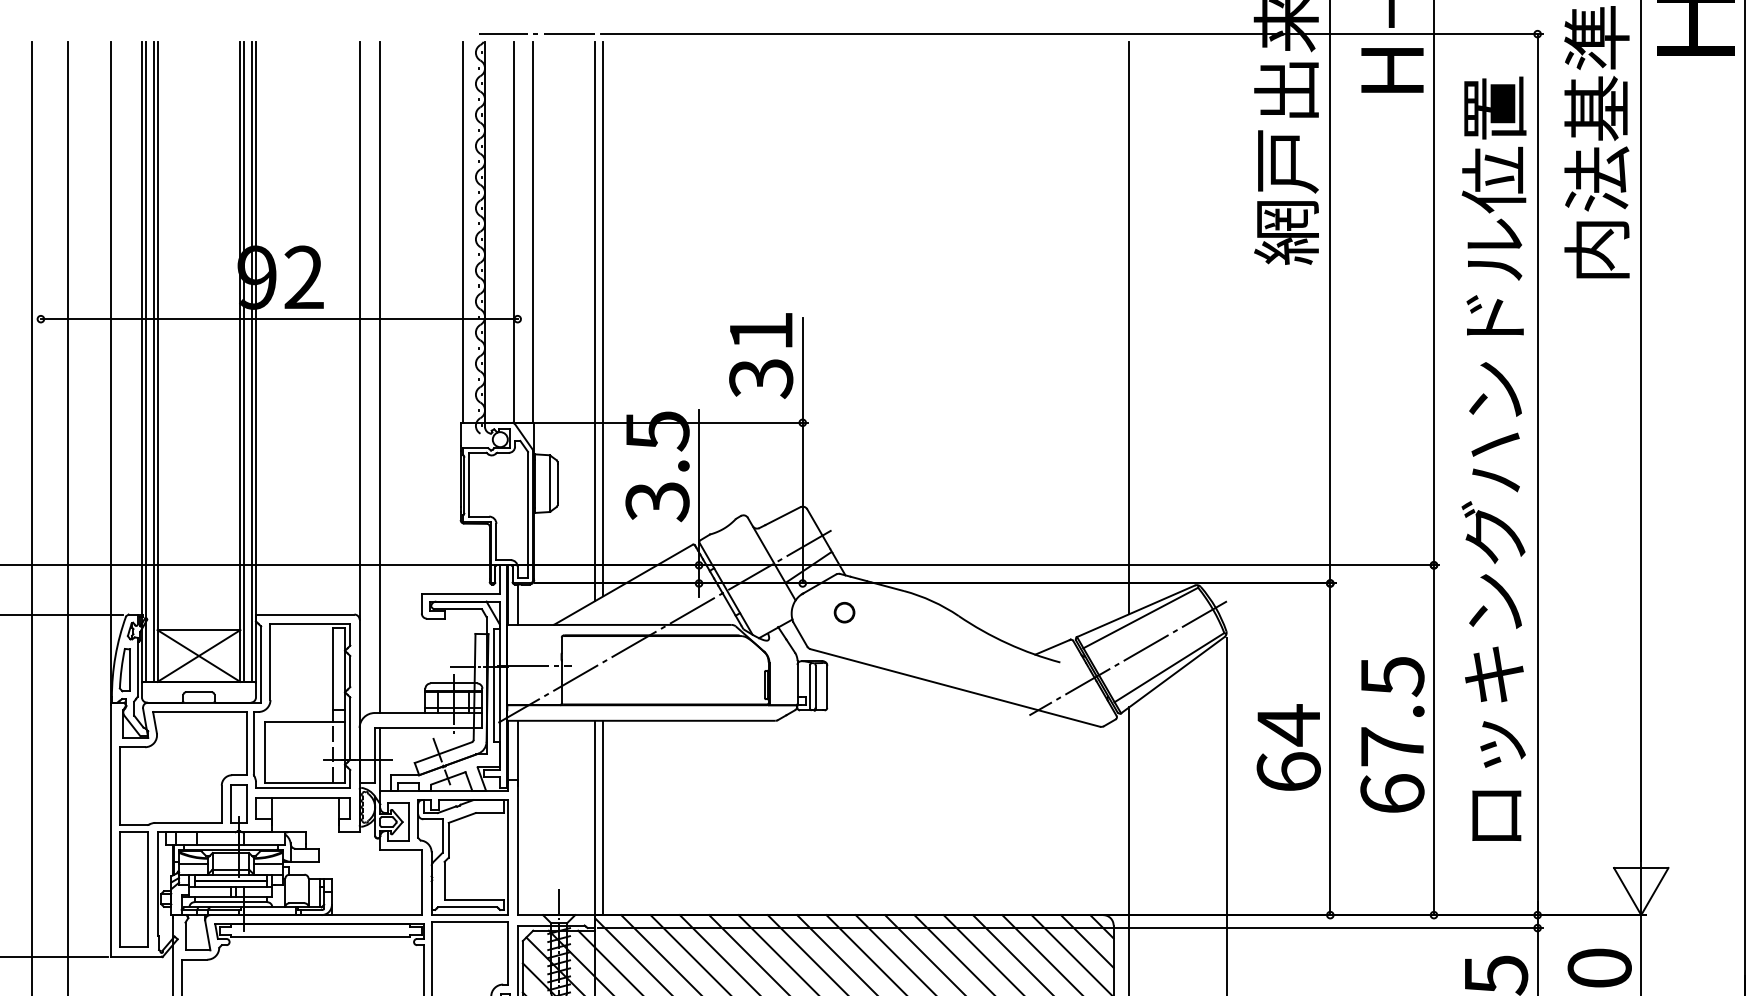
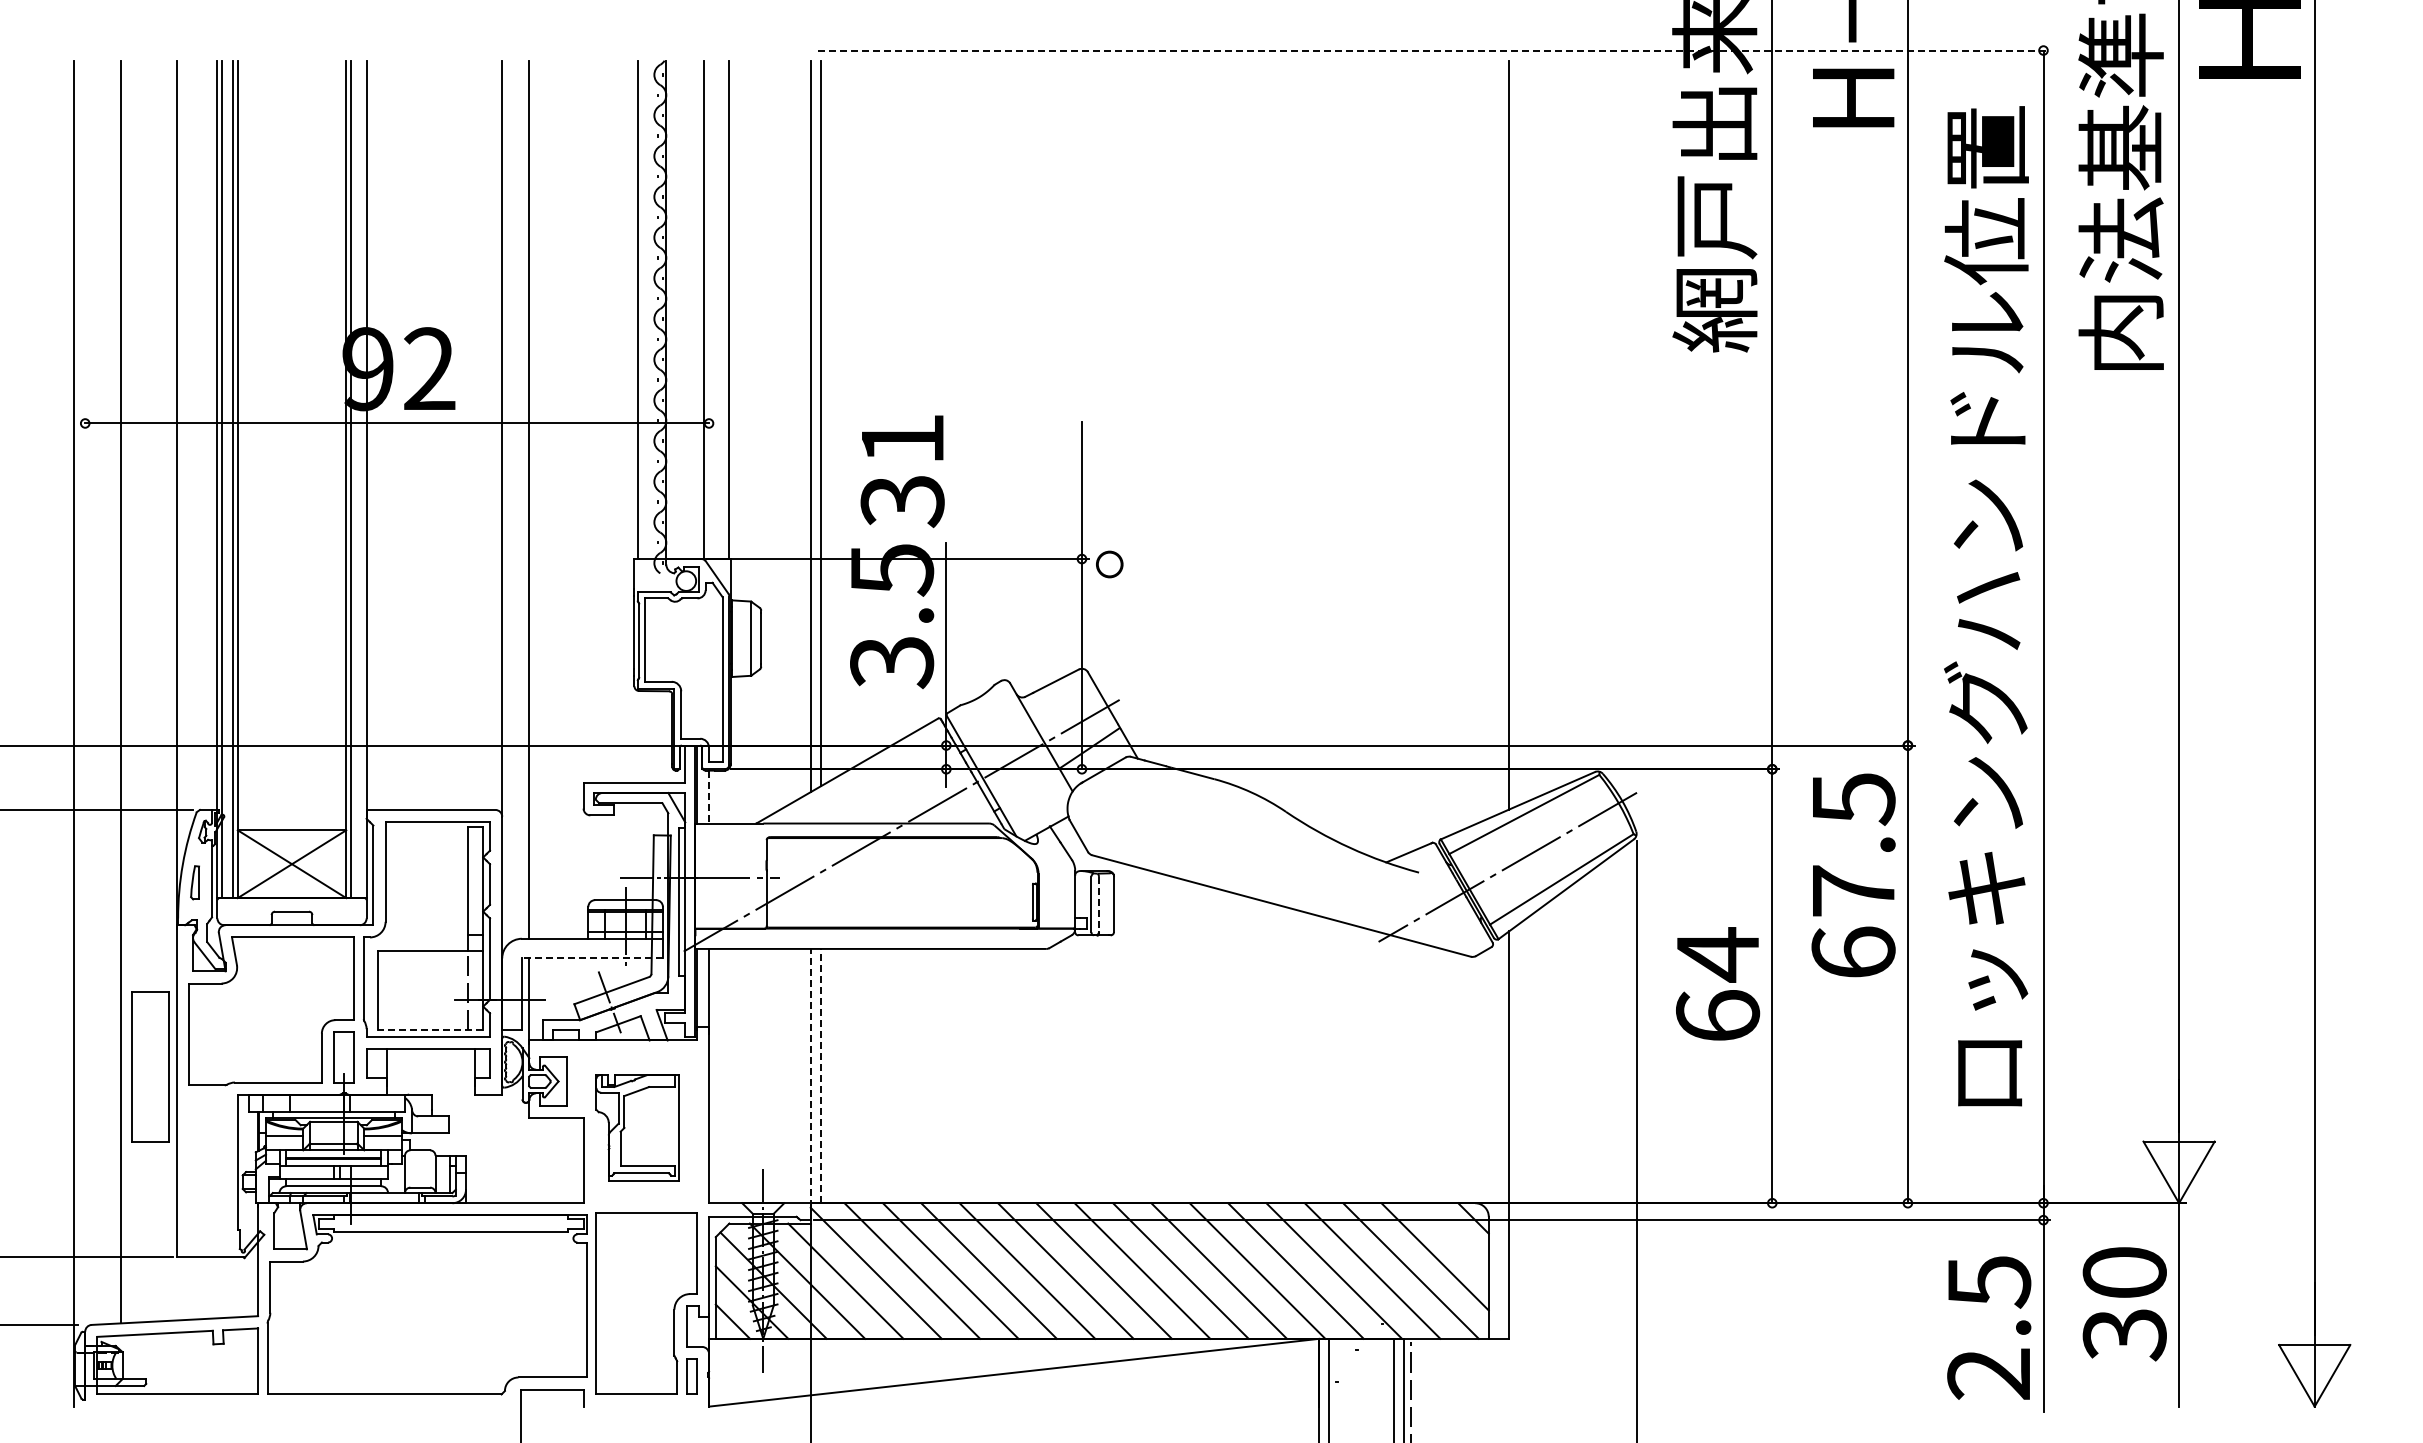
line: (536, 34) -> (733, 50), removed
line: (1072, 34) -> (1434, 50), solid -> dashed
text: (761, 355) -> (902, 471), moved
line: (252, 361) -> (361, 479), removed
line: (518, 605) -> (709, 797), solid -> dashed
part: (844, 612) -> (1109, 564), moved
part: (124, 670) -> (194, 882), size x0.6
line: (815, 686) -> (1098, 904), solid -> dashed
line: (428, 728) -> (592, 958), solid -> dashed
text: (1392, 734) -> (1853, 875), moved
line: (304, 783) -> (430, 1030), solid -> dashed
line: (602, 817) -> (820, 1075), solid -> dashed
line: (595, 819) -> (810, 1077), solid -> dashed
part: (463, 857) -> (637, 1127), size x0.7
part: (134, 889) -> (150, 1066), moved
line: (1086, 941) -> (1453, 1237), removed

